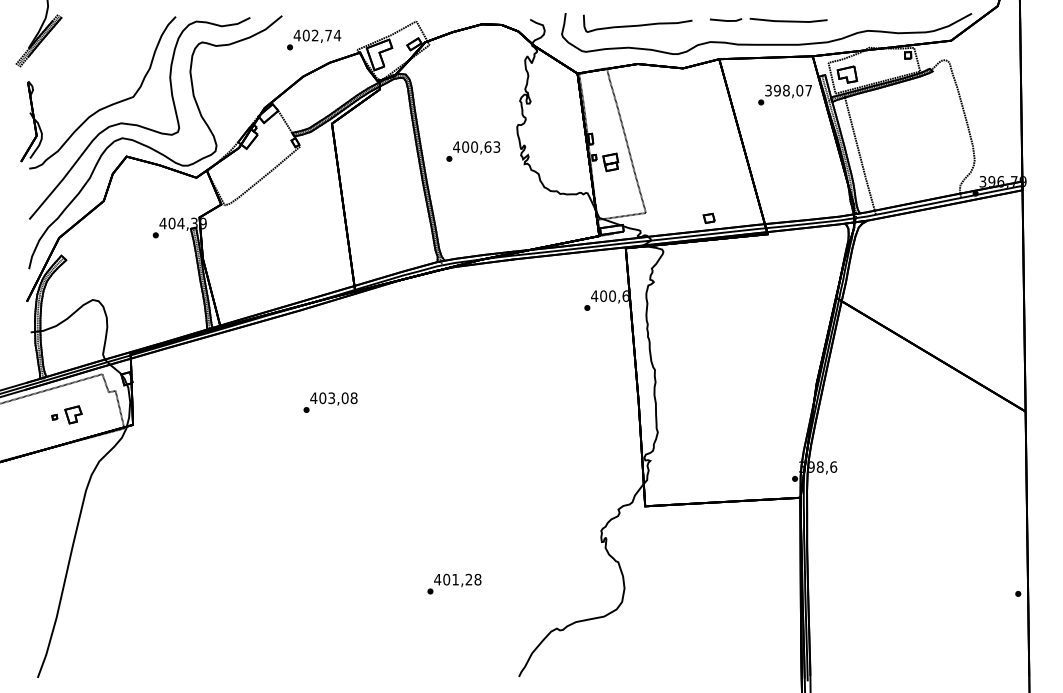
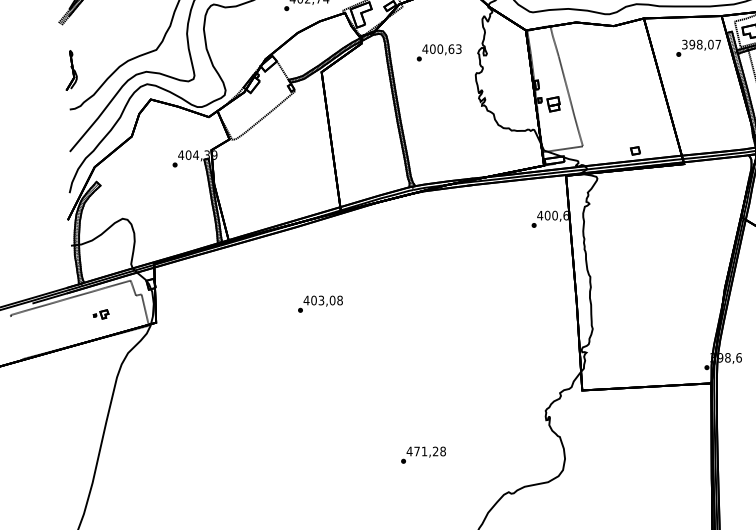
part: (31, 121) -> (71, 70), size x0.6
text: (473, 151) -> (439, 52), moved
part: (66, 414) -> (100, 314), size x0.6
text: (446, 579) -> (416, 451), 401,28 -> 471,28

